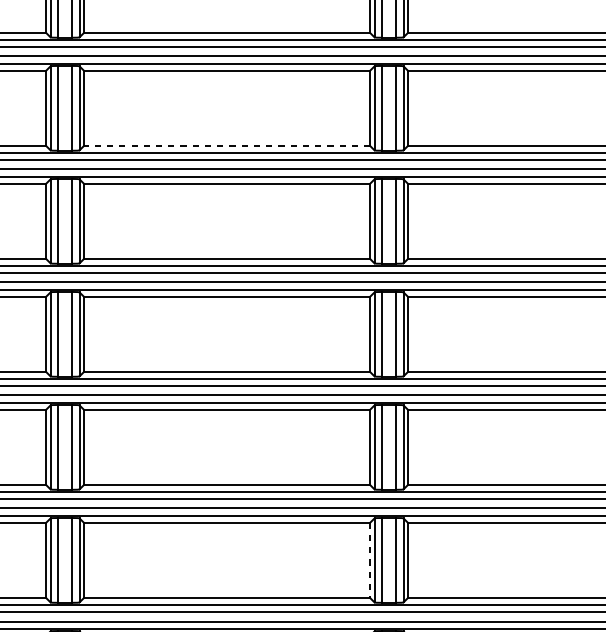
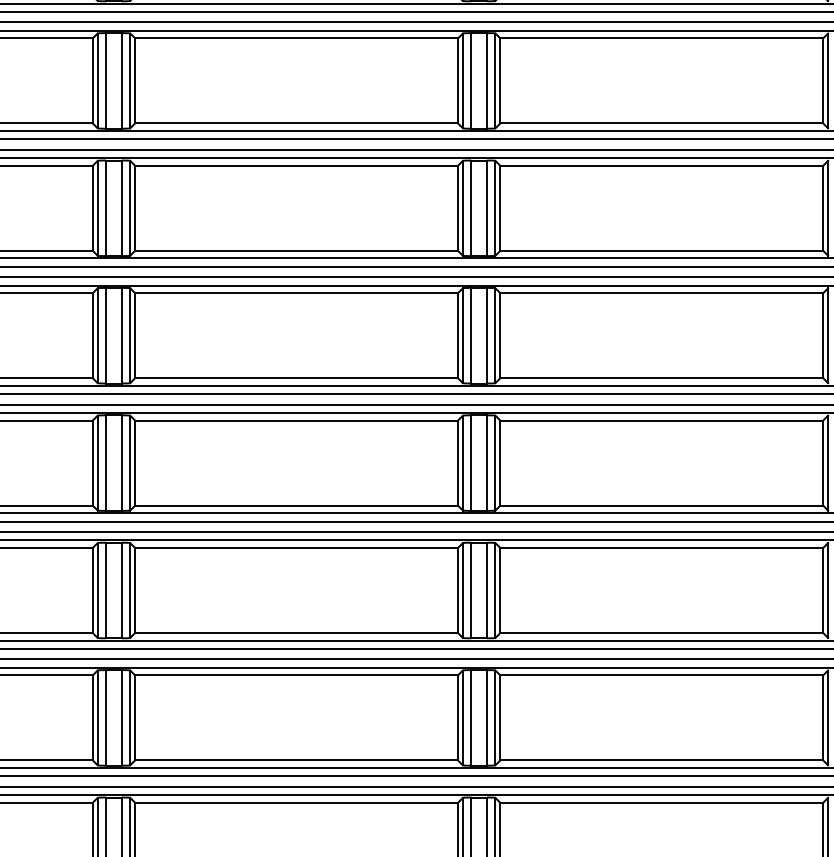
line: (227, 145) -> (296, 250), dashed -> solid
line: (369, 560) -> (457, 718), dashed -> solid

